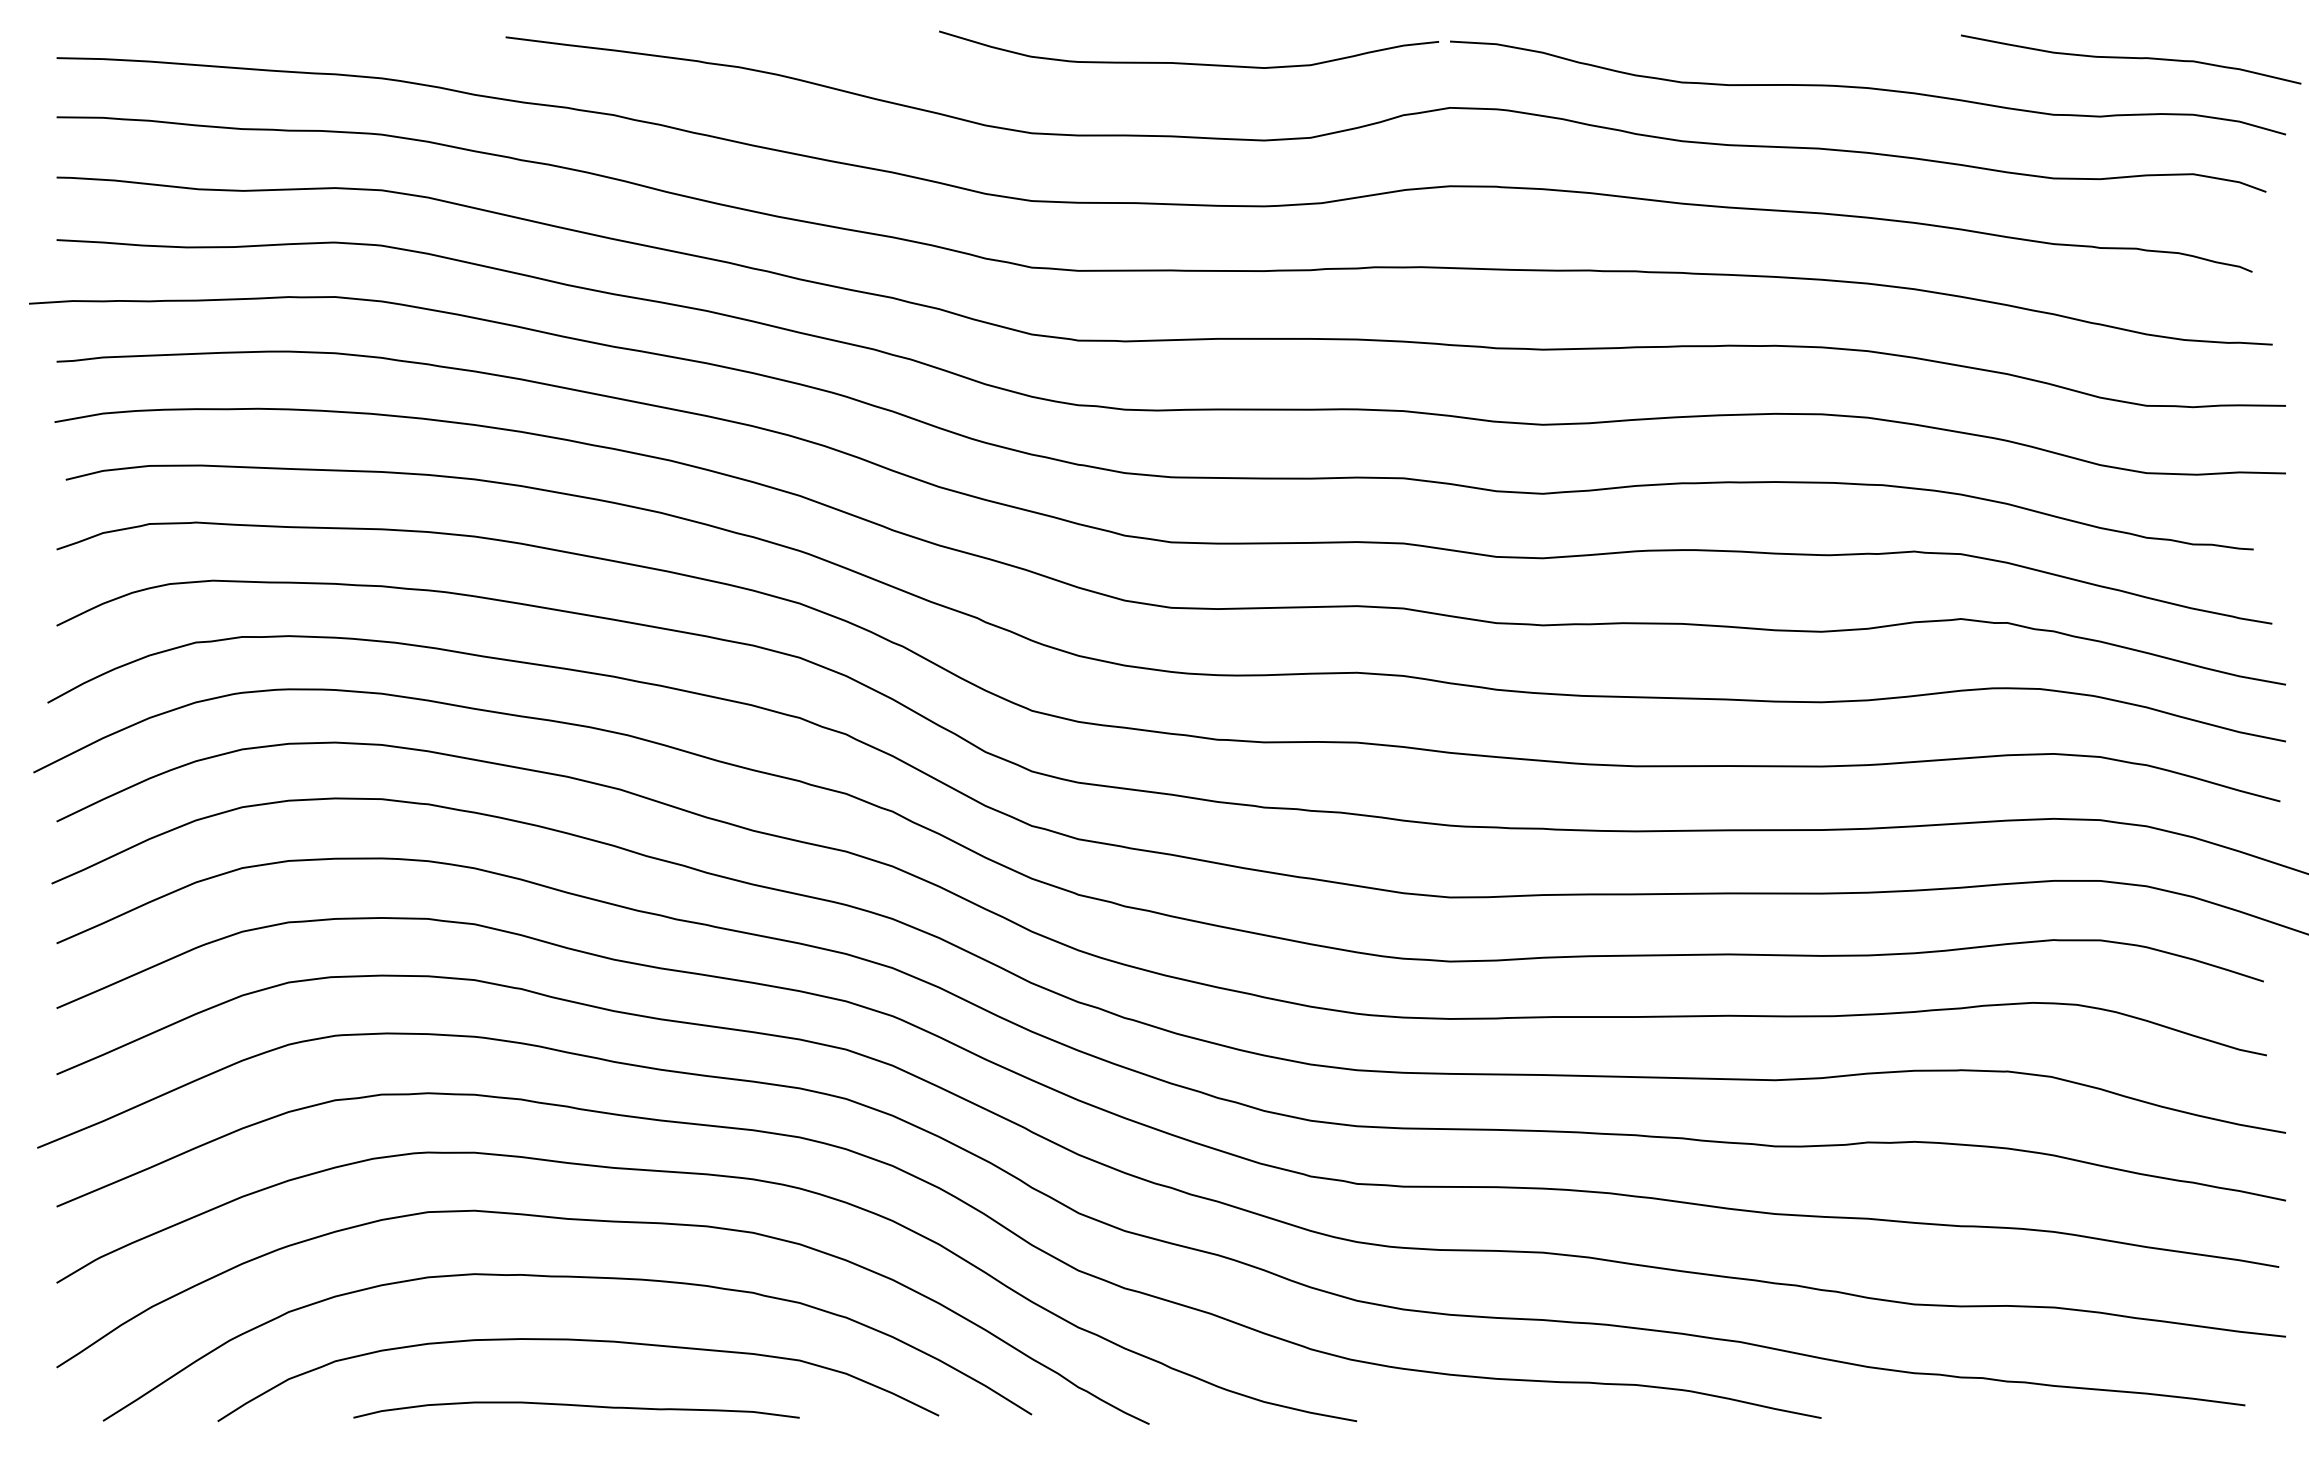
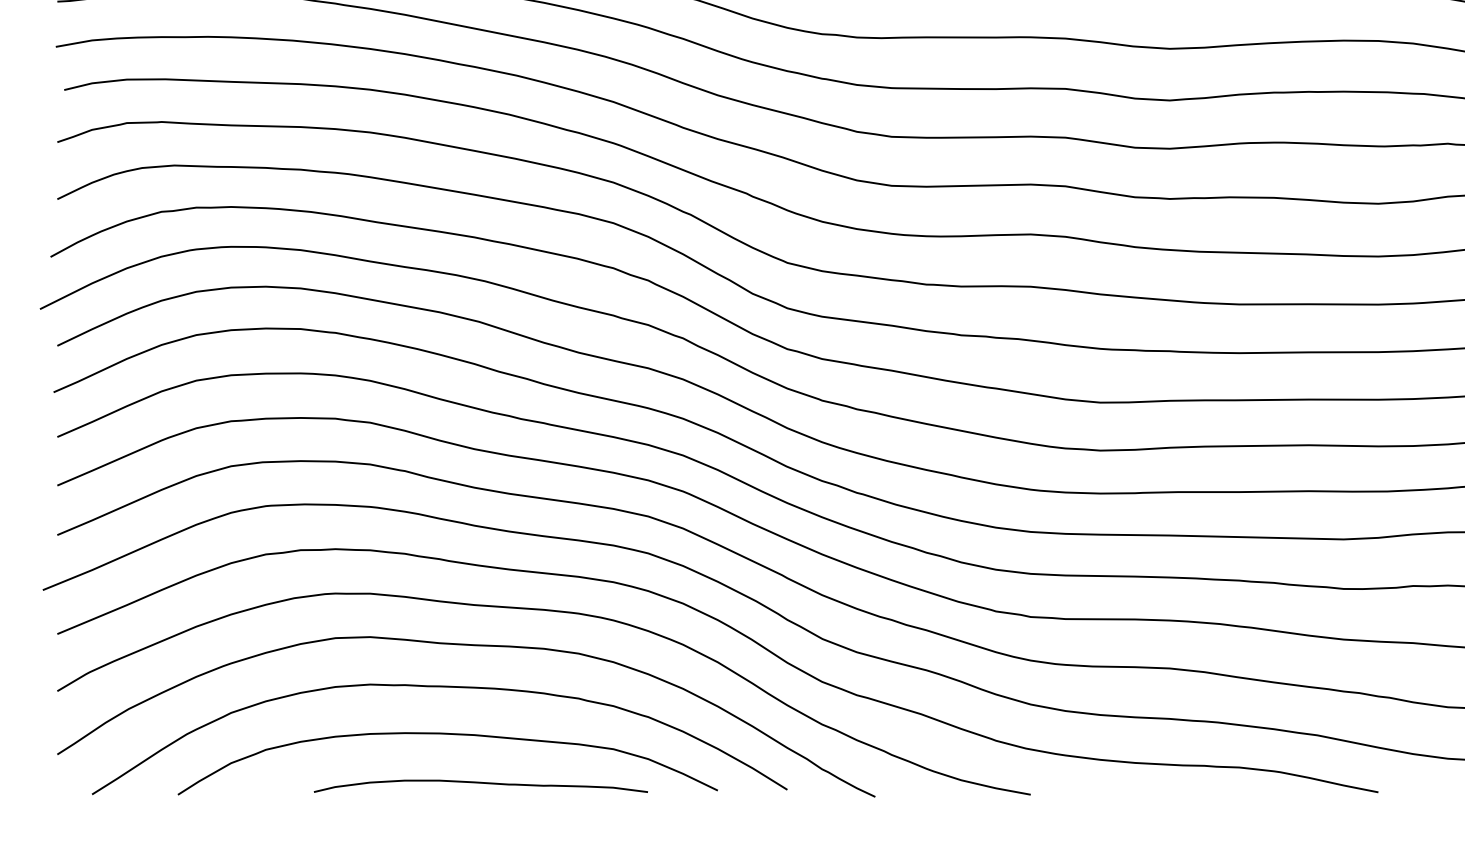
curve: (576, 1406) -> (480, 783), moved

